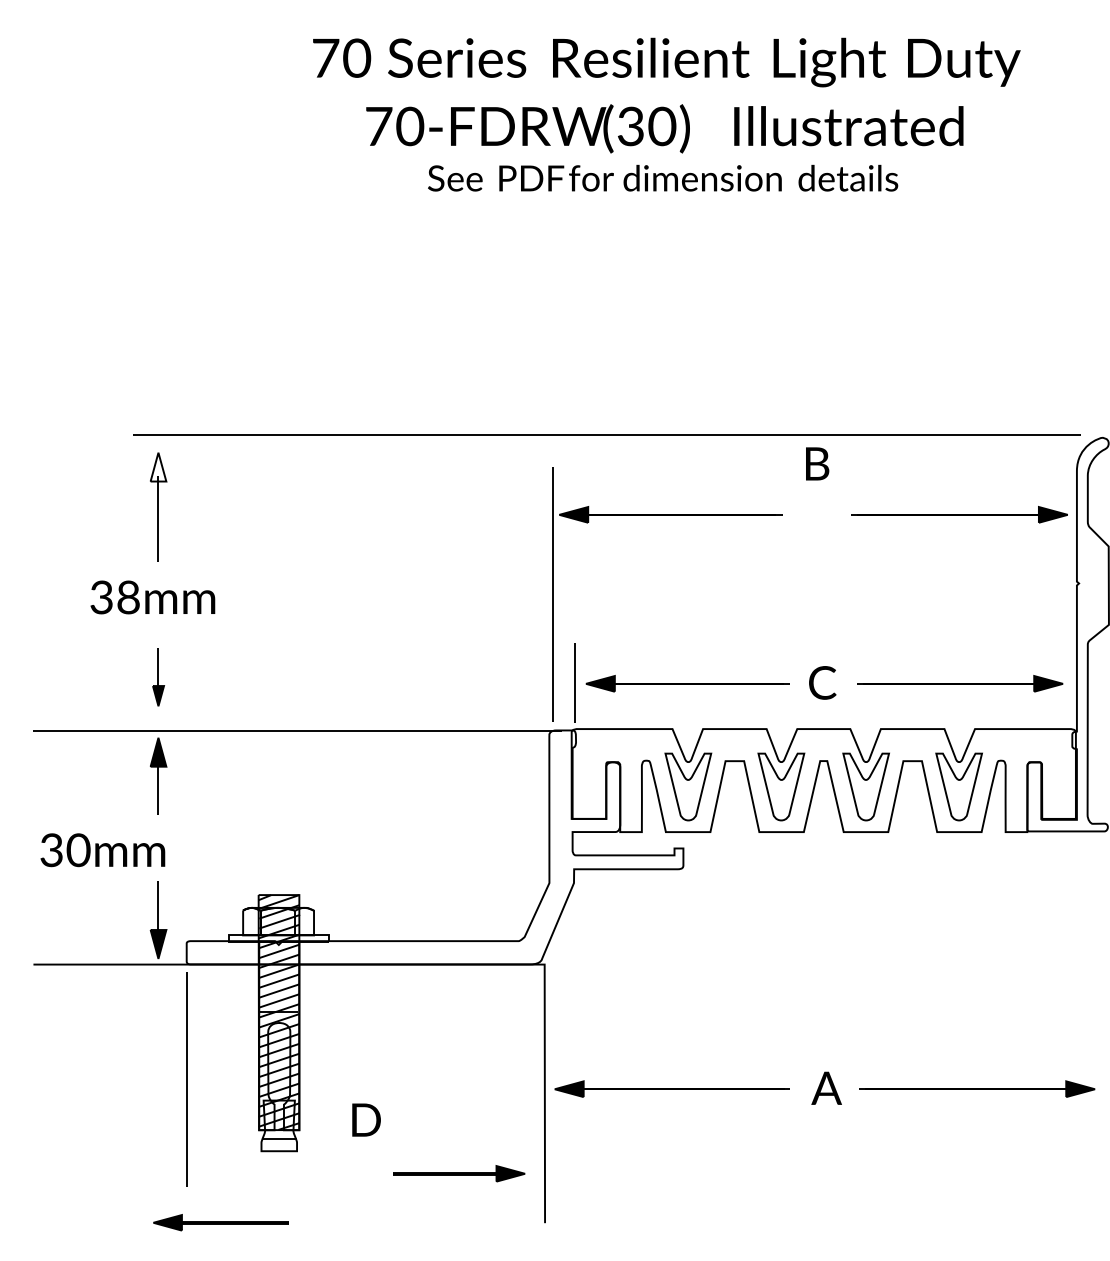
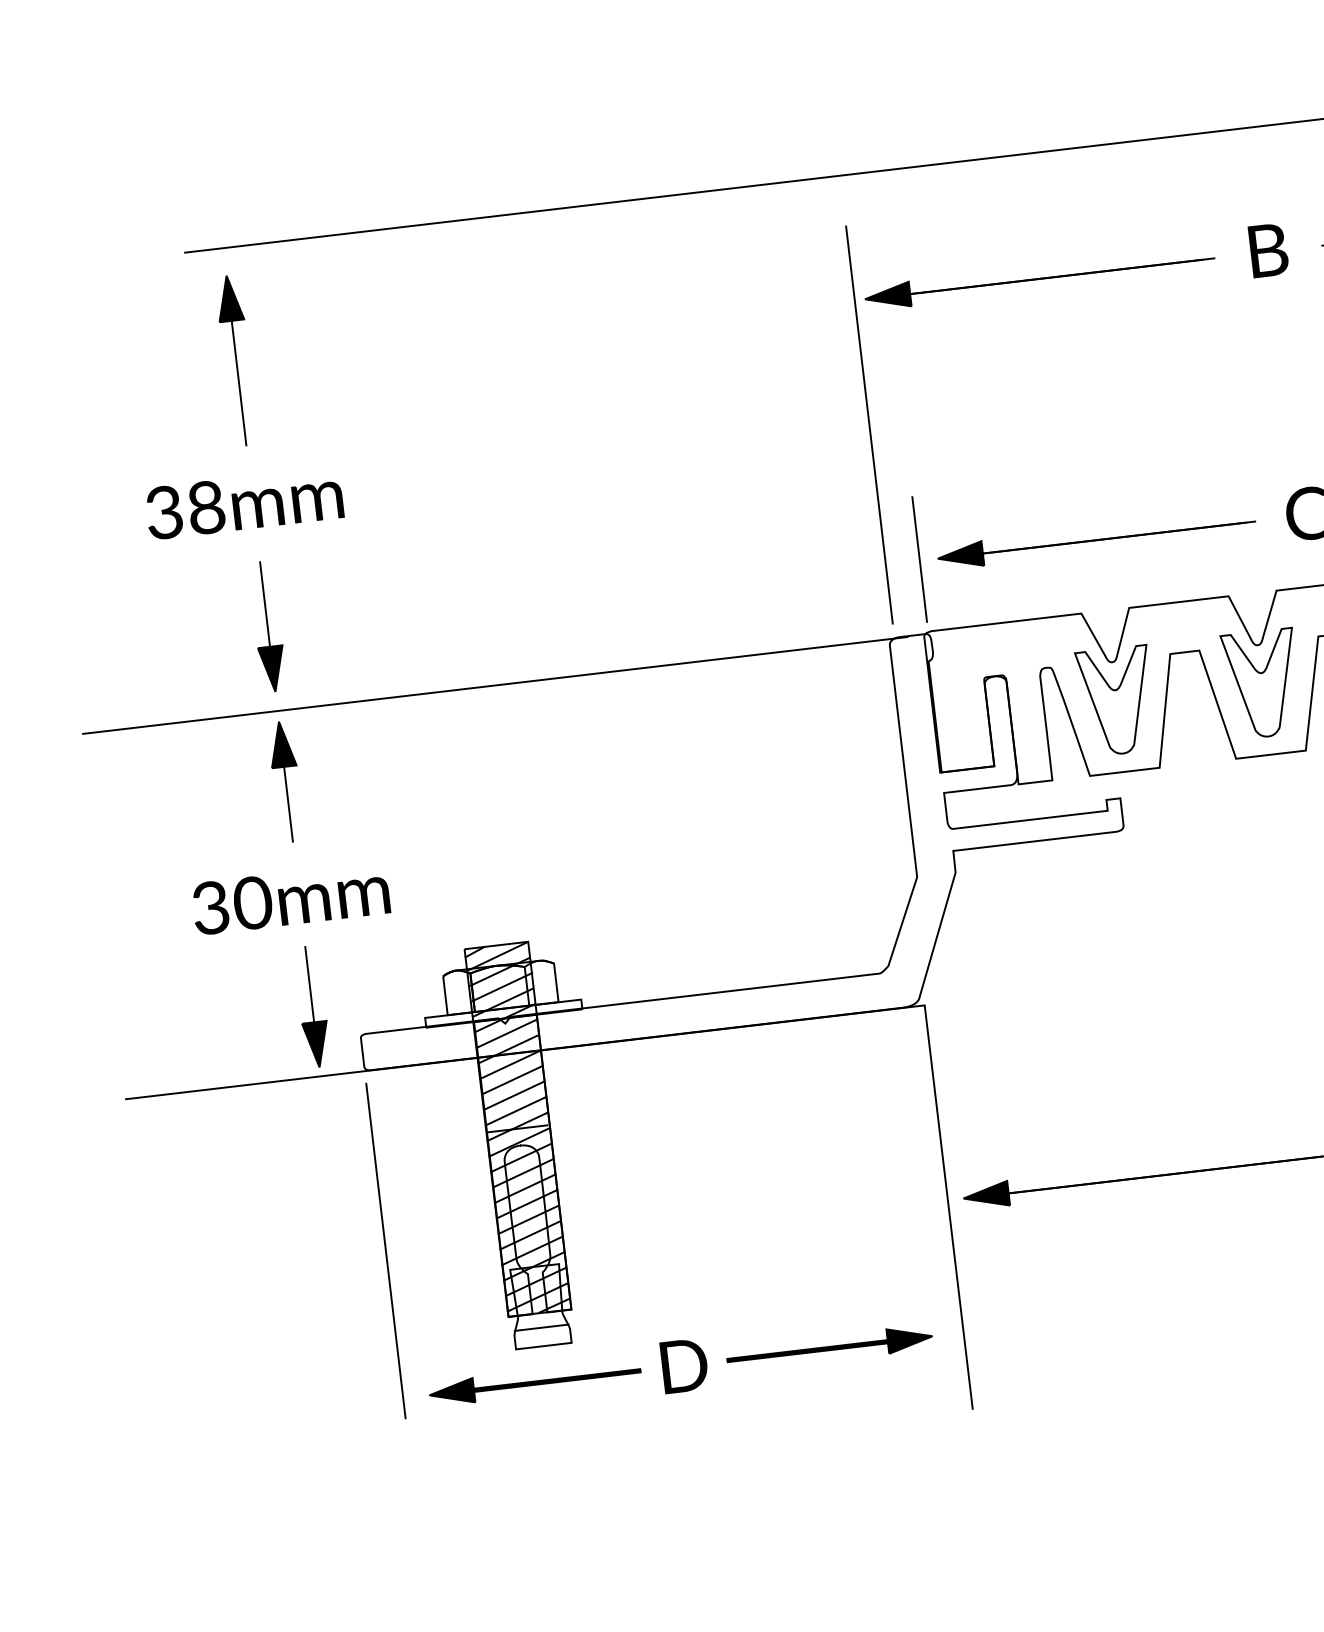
text: (817, 463) -> (1268, 249), moved
fill: (158, 466) -> (229, 297), added
part: (158, 676) -> (267, 625), size x1.43
text: (102, 850) -> (290, 899), moved
text: (366, 1119) -> (684, 1364), moved
part: (220, 1222) -> (534, 1382), moved

